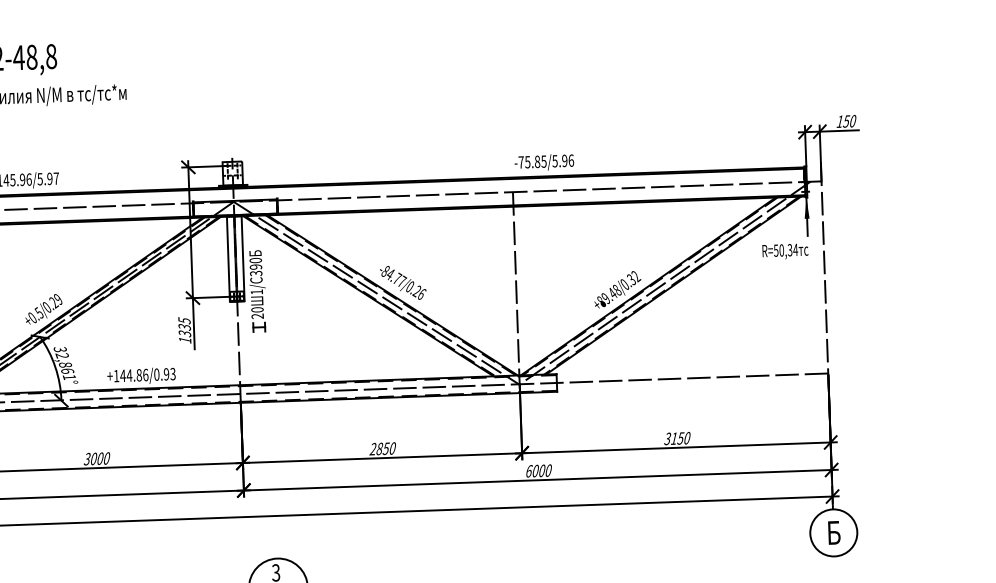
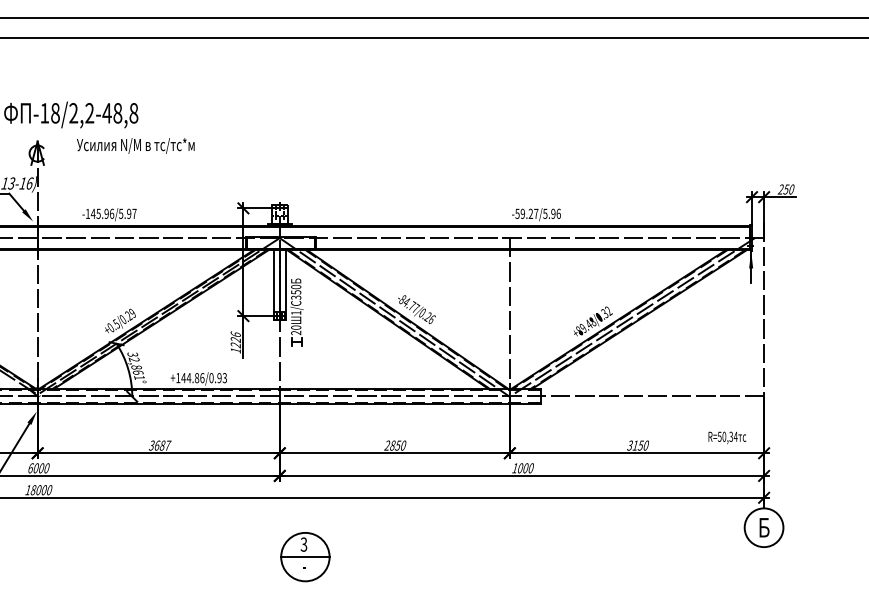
text: (839, 121) -> (780, 189), 150 -> 250
text: (532, 161) -> (526, 213), -75.85/5.96 -> -59.27/5.96
text: (785, 251) -> (727, 437), moved
text: (255, 267) -> (295, 292), 390 -> 350
text: (184, 326) -> (235, 339), 1335 -> 1226
text: (100, 458) -> (162, 445), 3000 -> 3687
text: (529, 471) -> (515, 468), 6000 -> 1000

